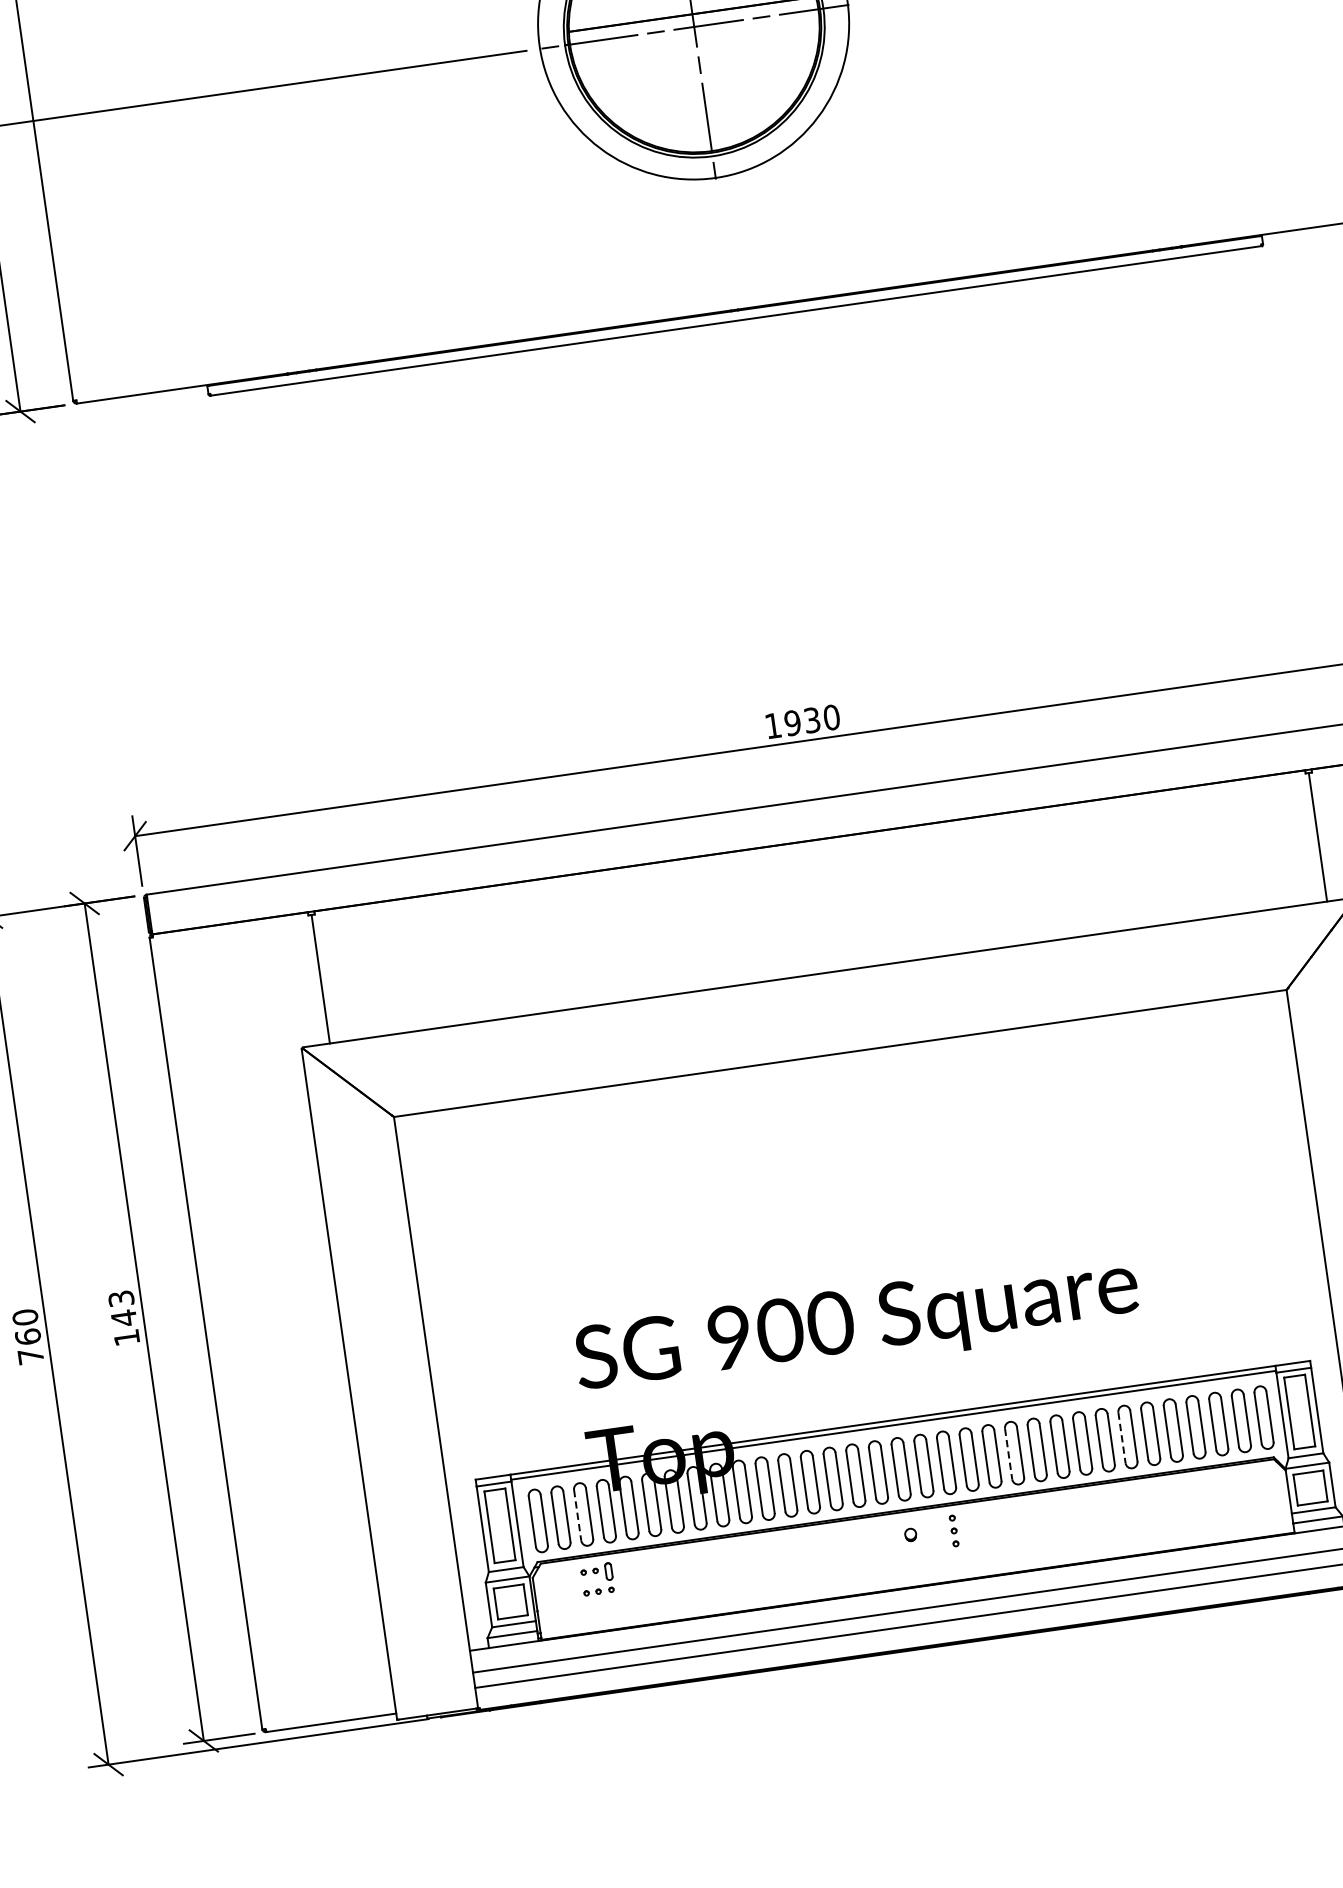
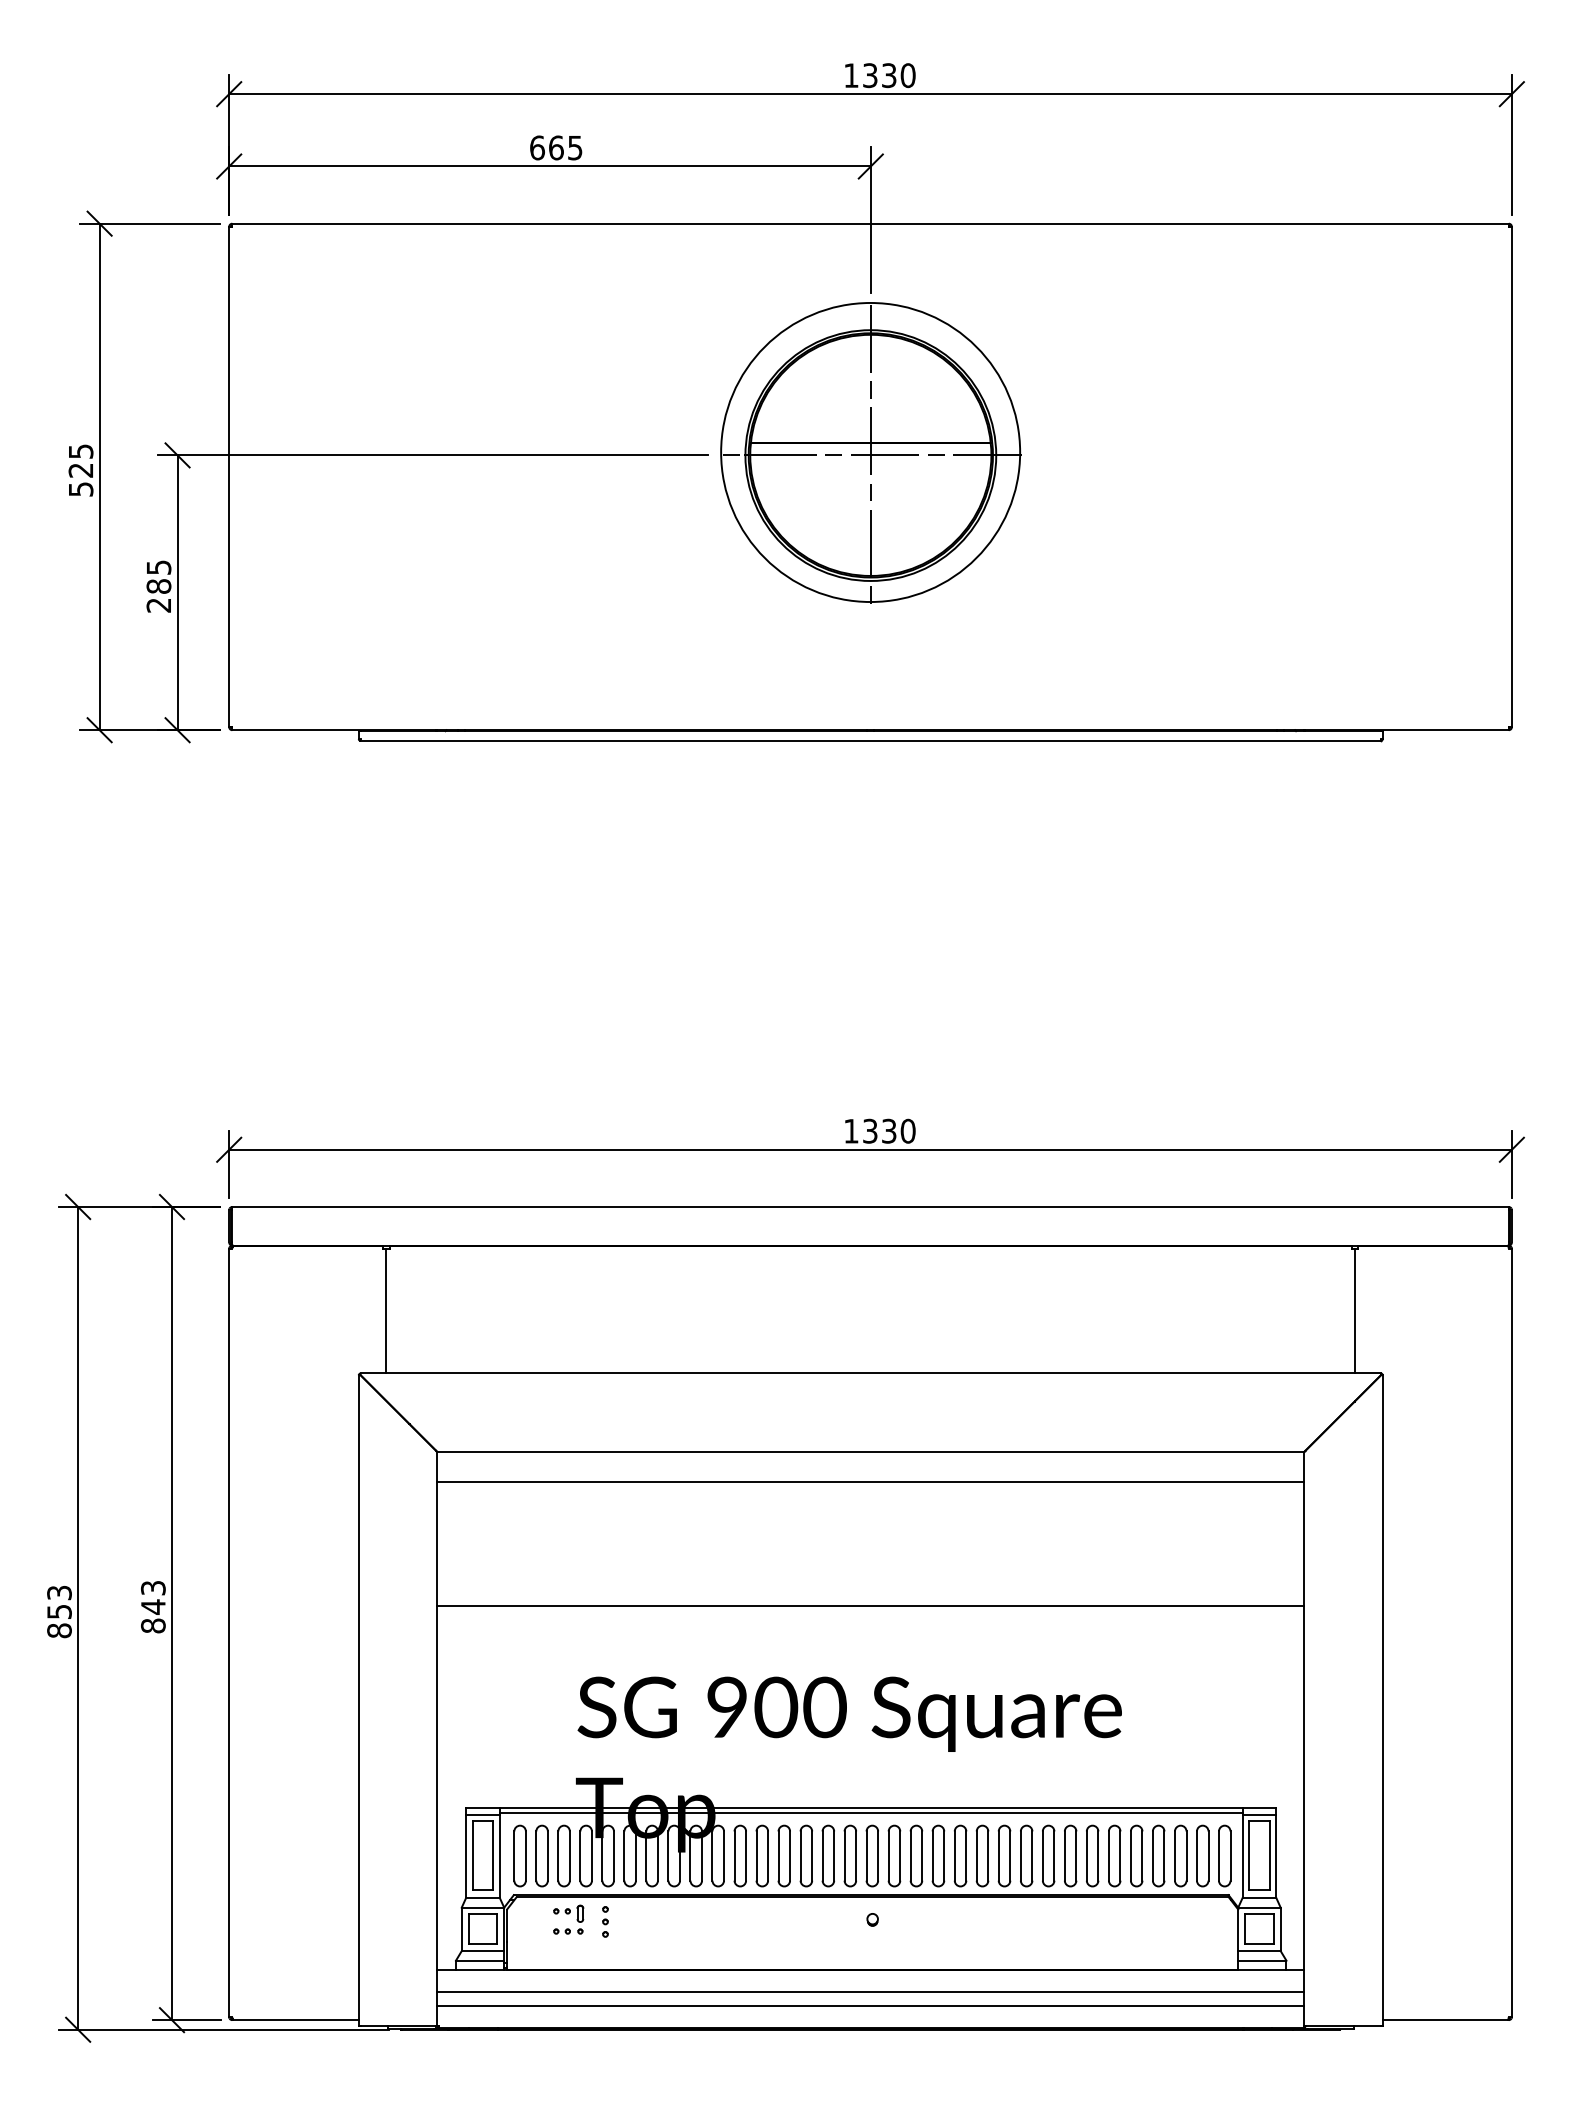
text: (791, 723) -> (869, 1131), 1930 -> 1330
line: (844, 1083) -> (870, 1481), added
line: (862, 1212) -> (870, 1606), added
text: (28, 1336) -> (59, 1611), 760 -> 853
text: (126, 1337) -> (153, 1625), 143 -> 843
line: (1121, 1438) -> (1086, 1856), dashed -> solid
line: (1008, 1454) -> (976, 1856), dashed -> solid
line: (577, 1515) -> (558, 1856), dashed -> solid
part: (954, 1530) -> (605, 1921), moved

